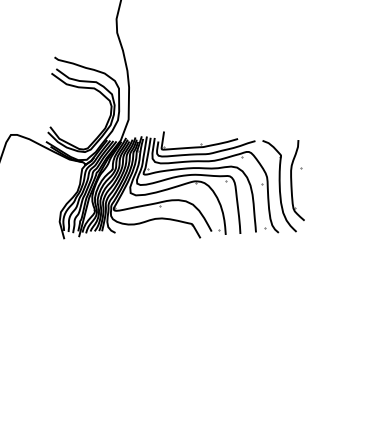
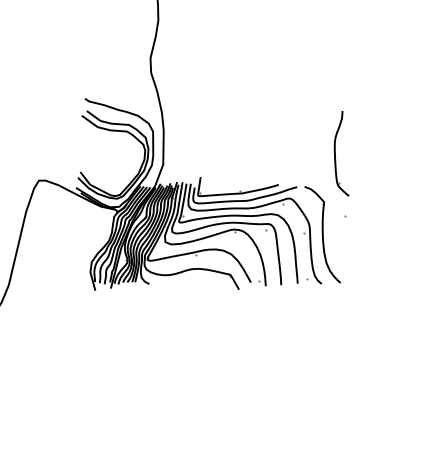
part: (297, 180) -> (341, 153), moved

